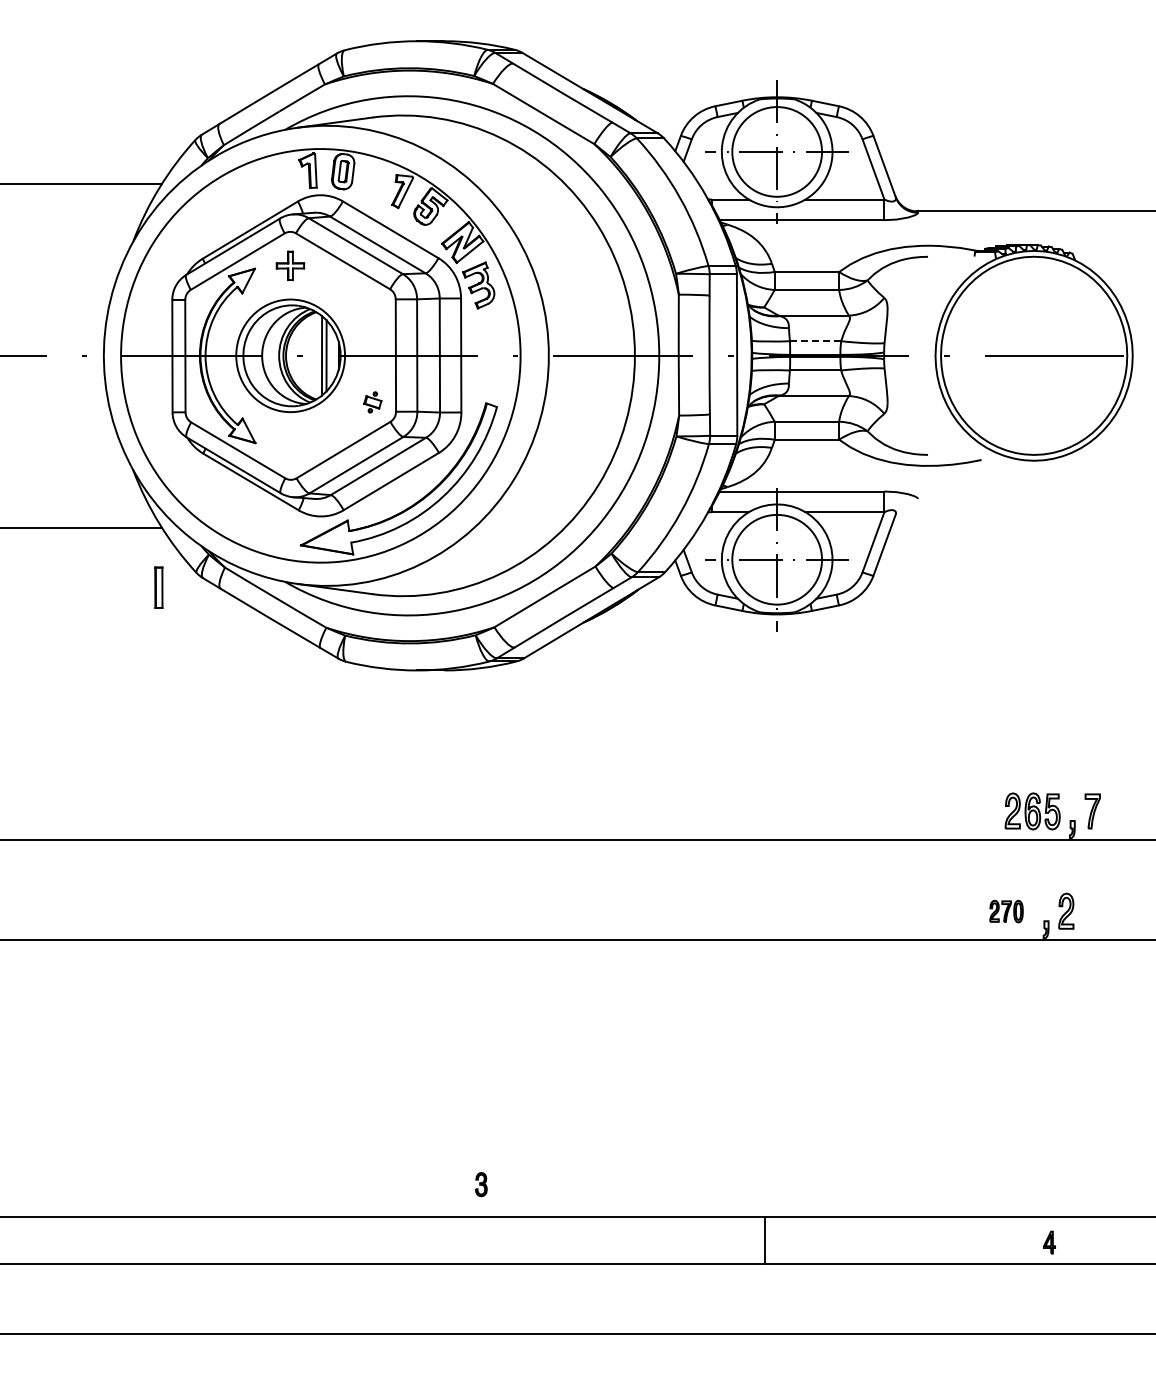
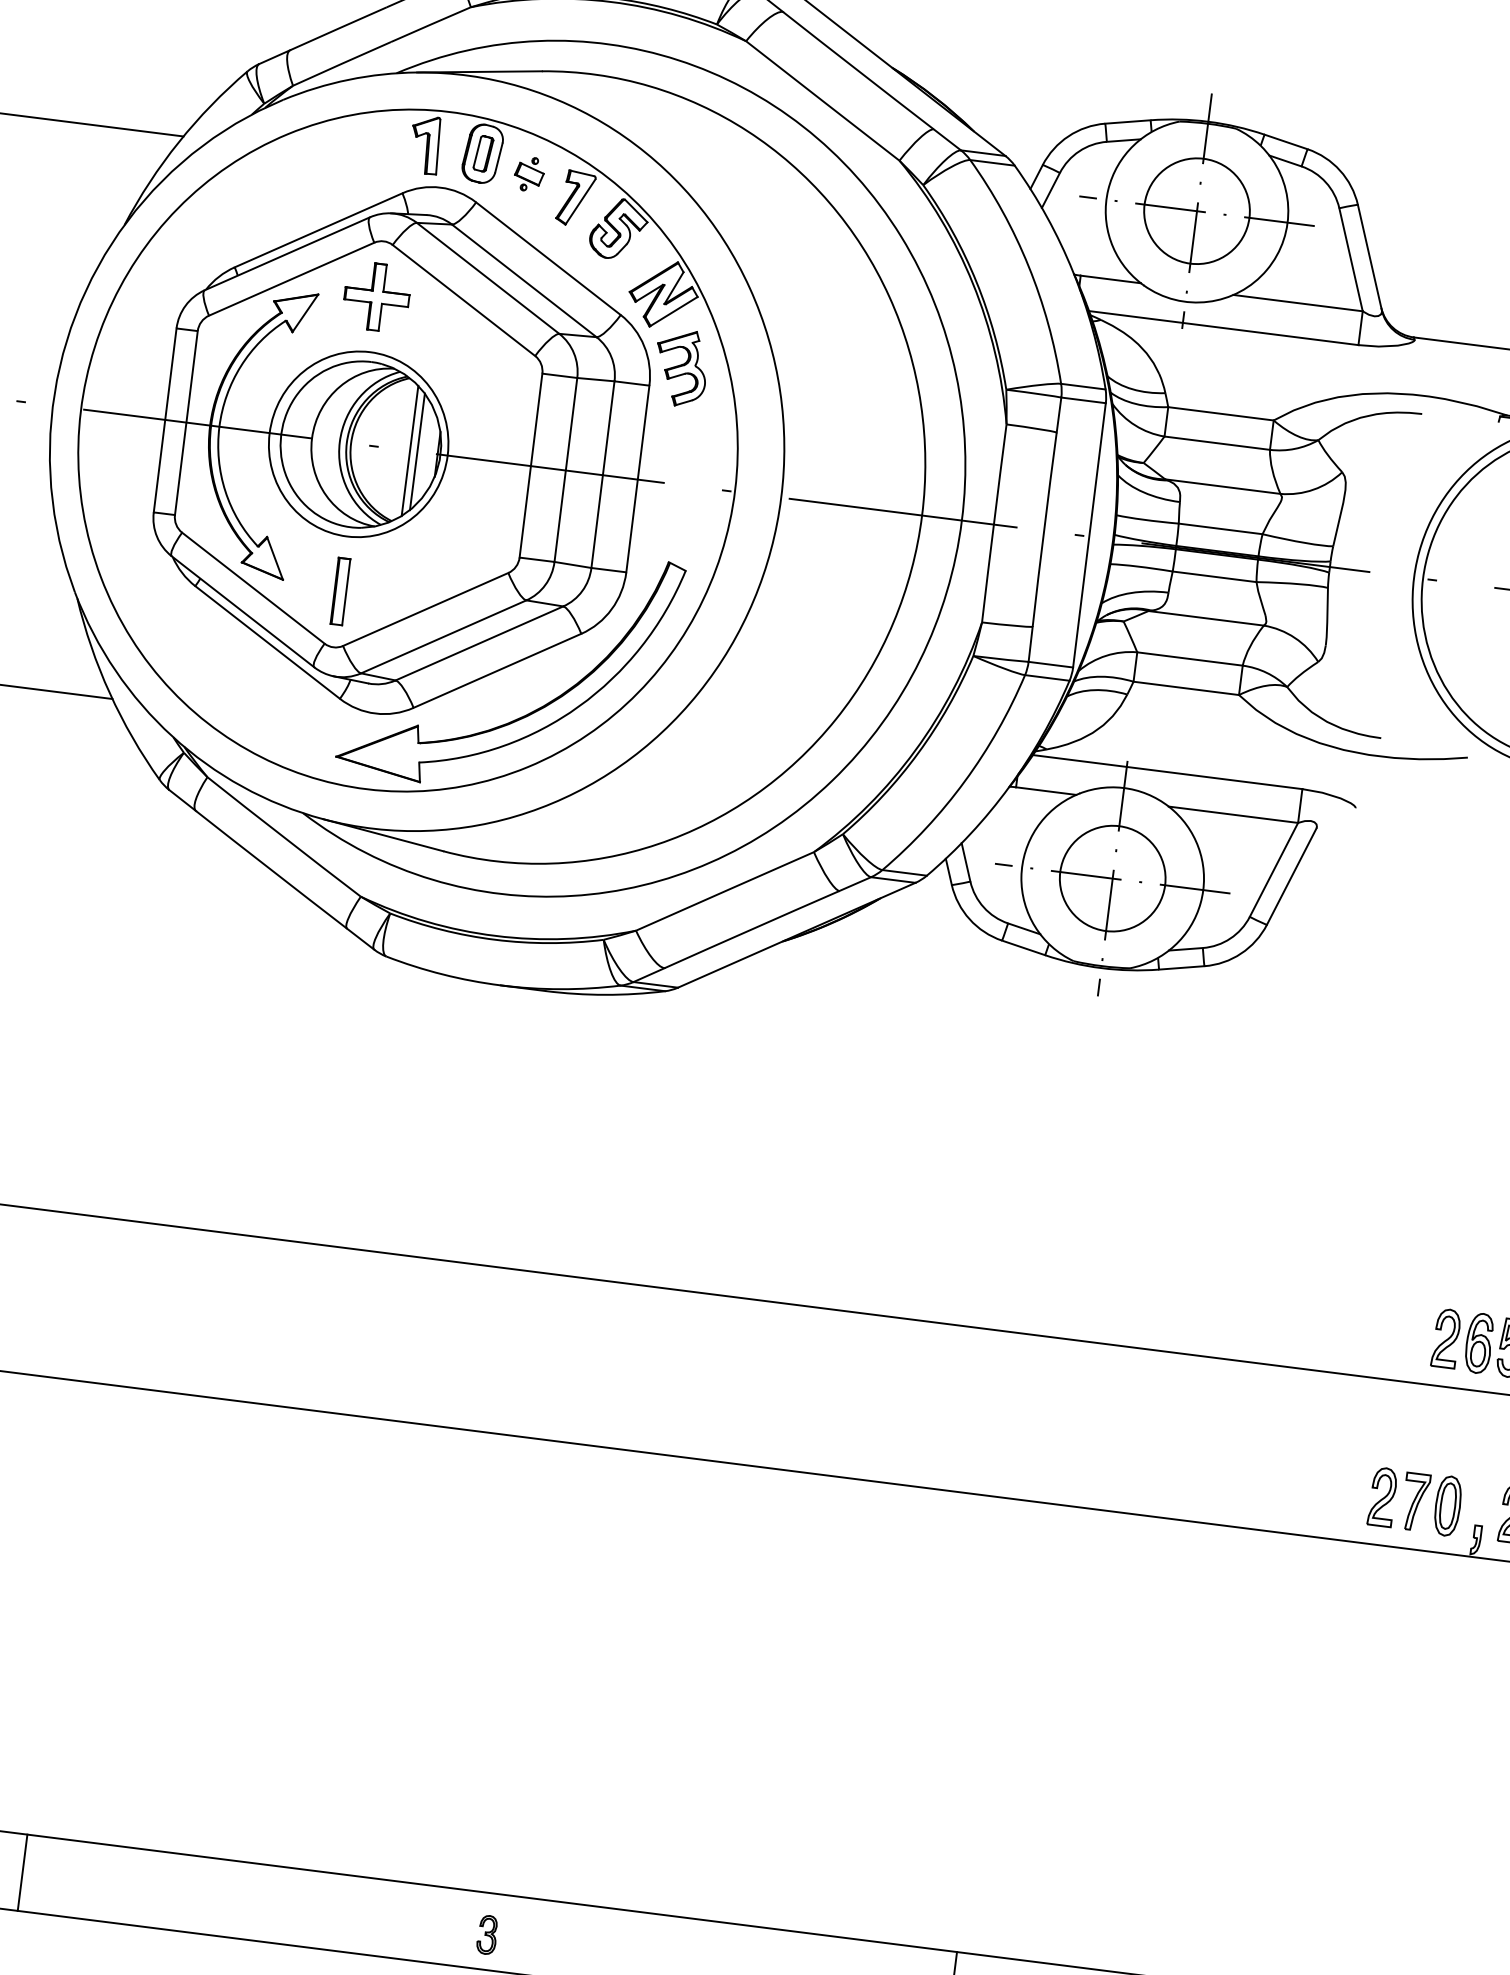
circle: (777, 151) -> (1197, 210), size x0.71
part: (290, 265) -> (377, 296), size x1.43
line: (815, 341) -> (1220, 529), dashed -> solid
part: (372, 402) -> (528, 174), moved
circle: (777, 559) -> (1113, 878), size x0.71
part: (158, 587) -> (339, 591), moved
part: (1006, 911) -> (1415, 1501), size x1.67
part: (481, 1184) -> (487, 1934), moved
line: (197, 1240) -> (23, 1872), added

